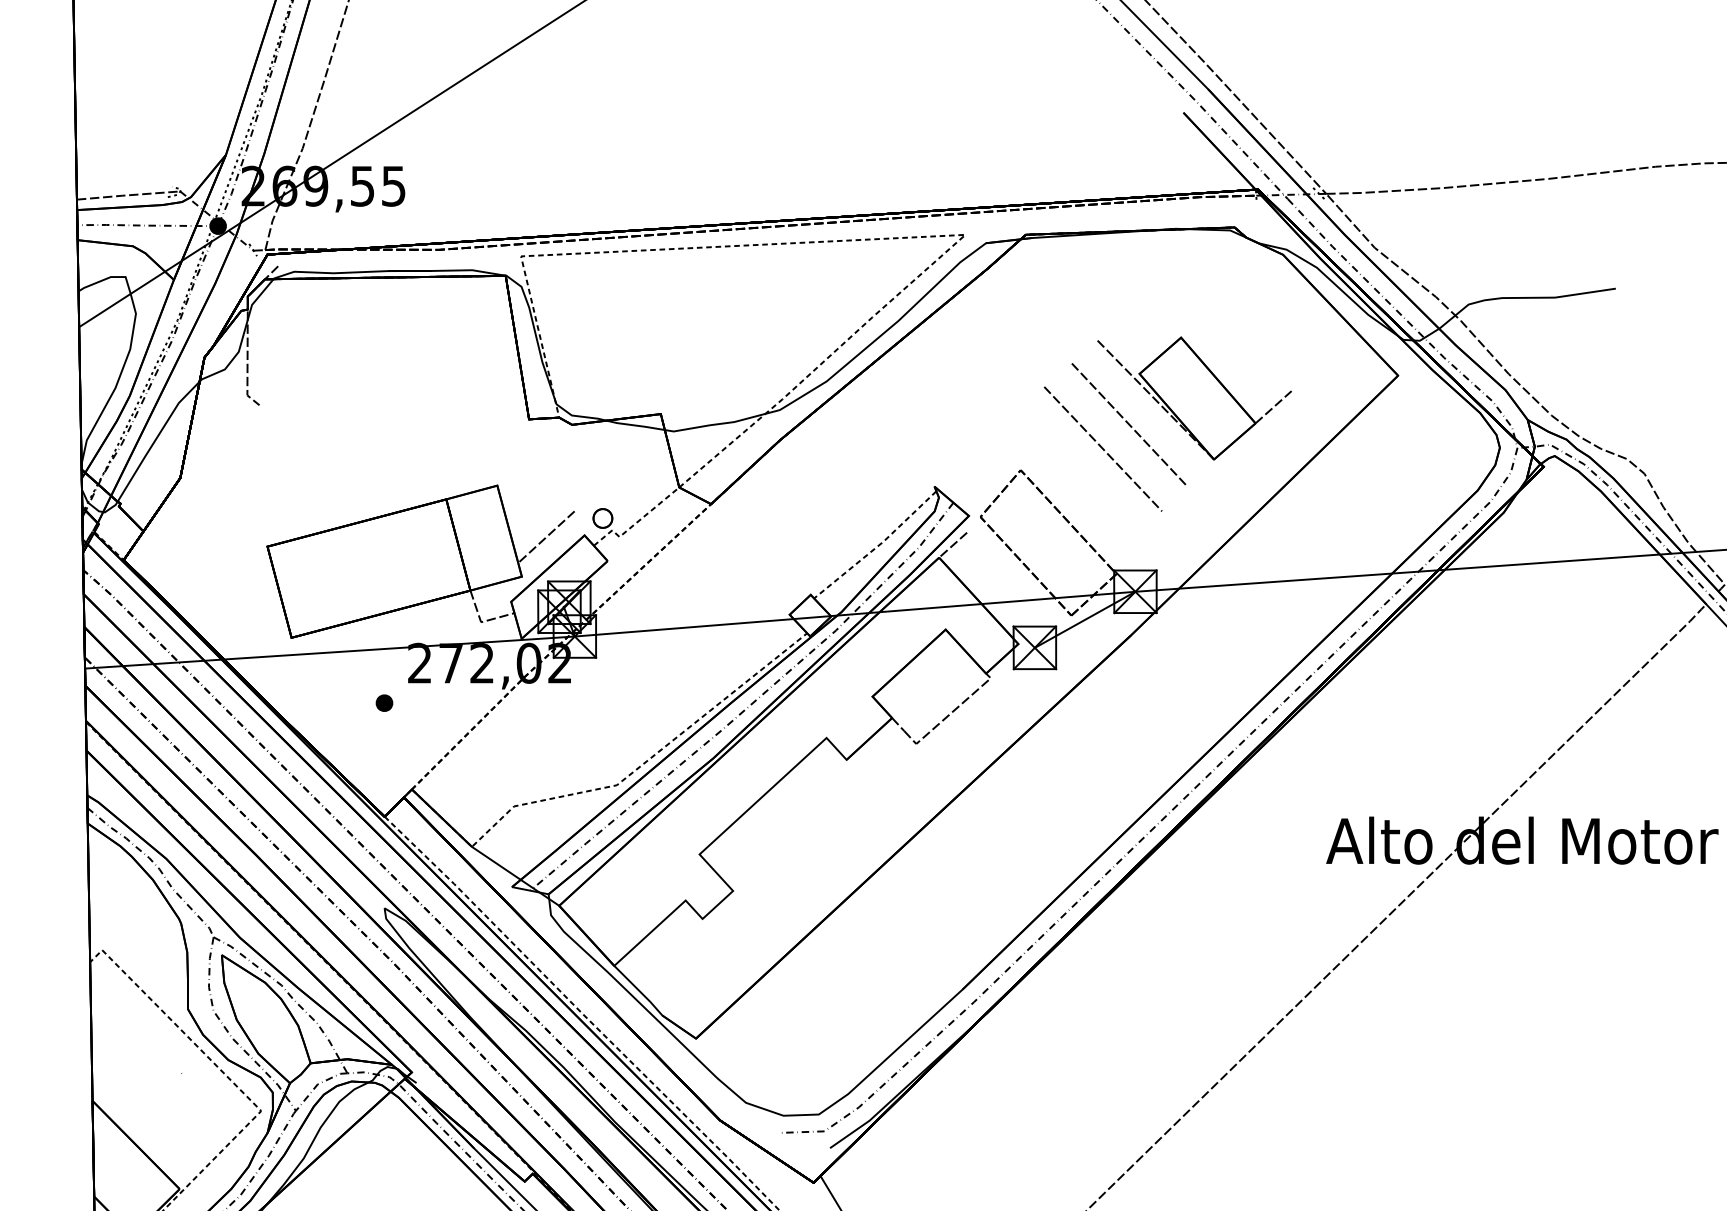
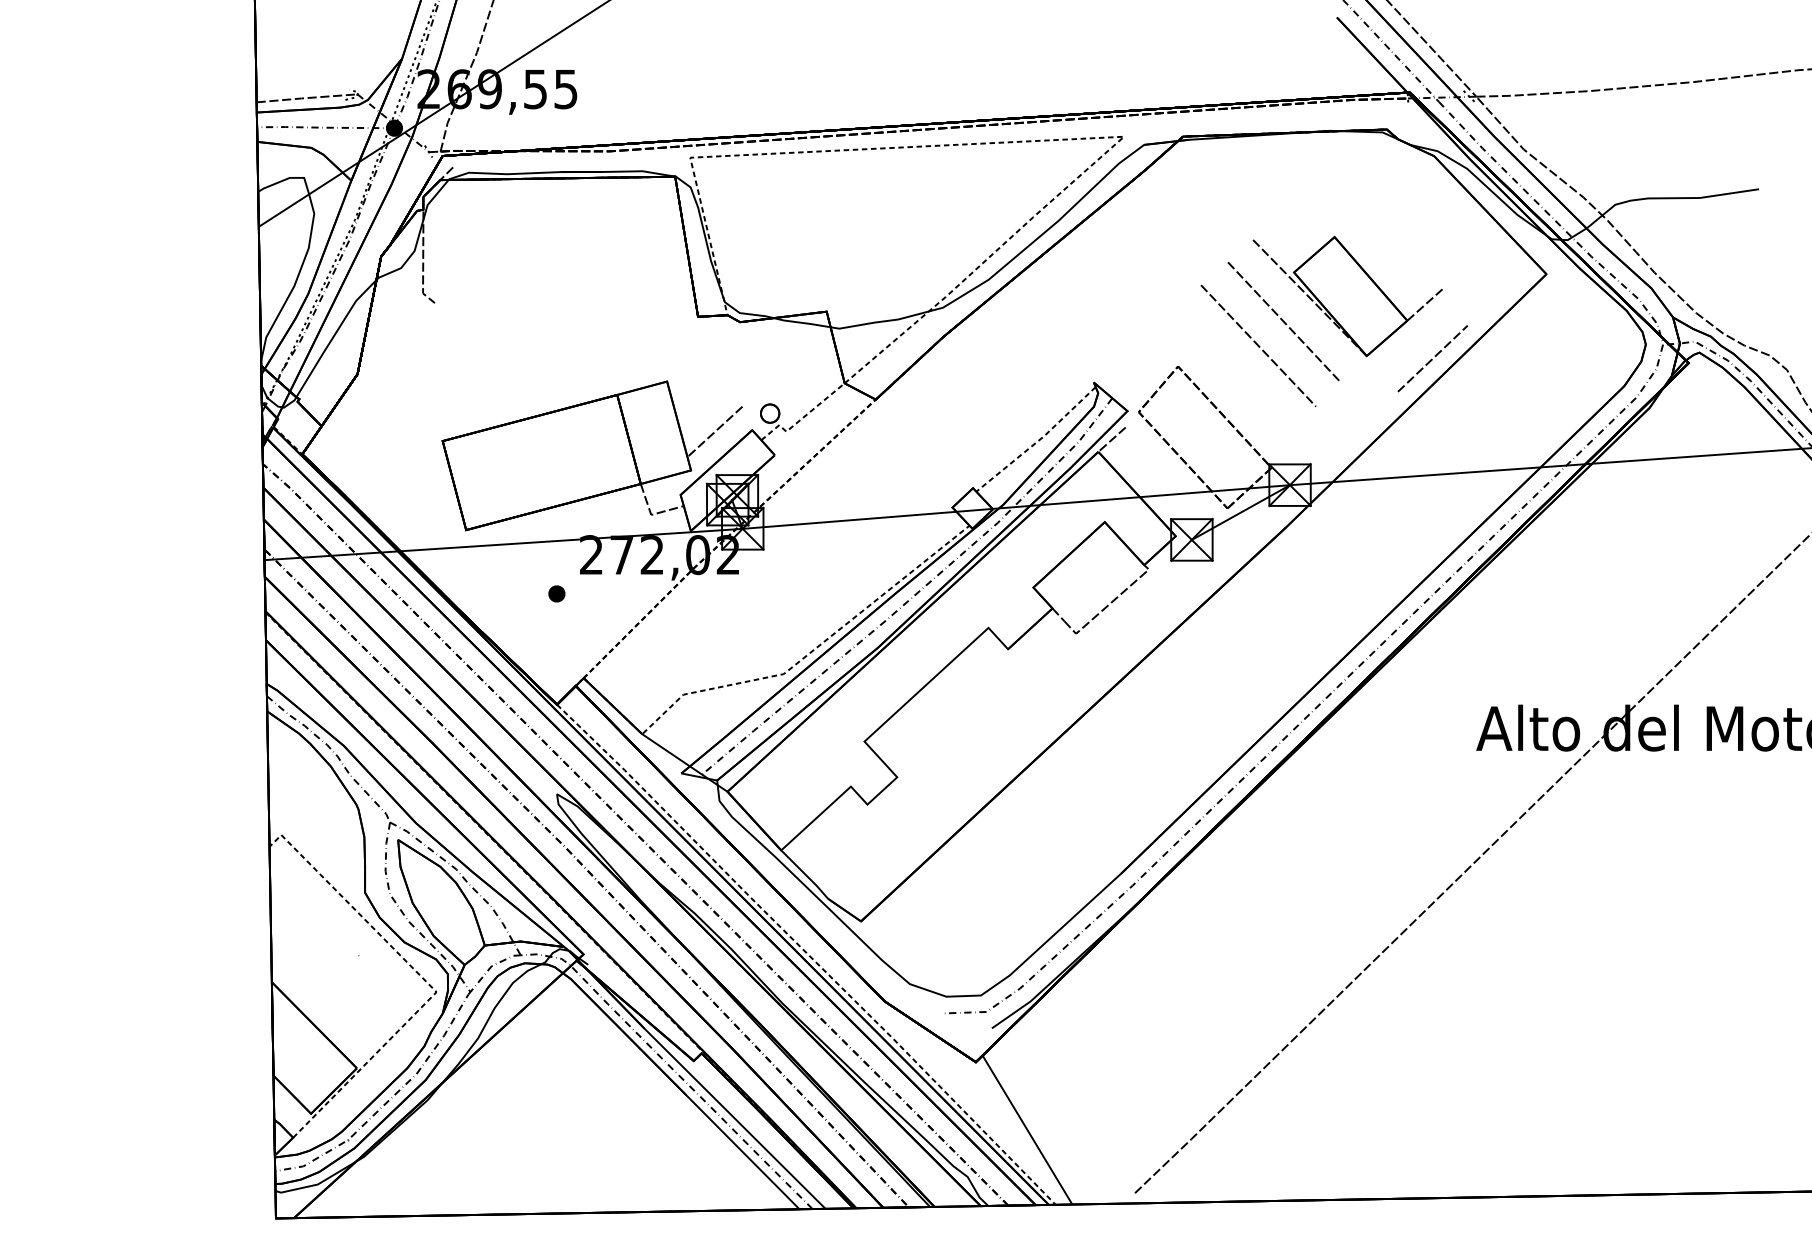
line: (1280, 462) -> (1431, 358), added

